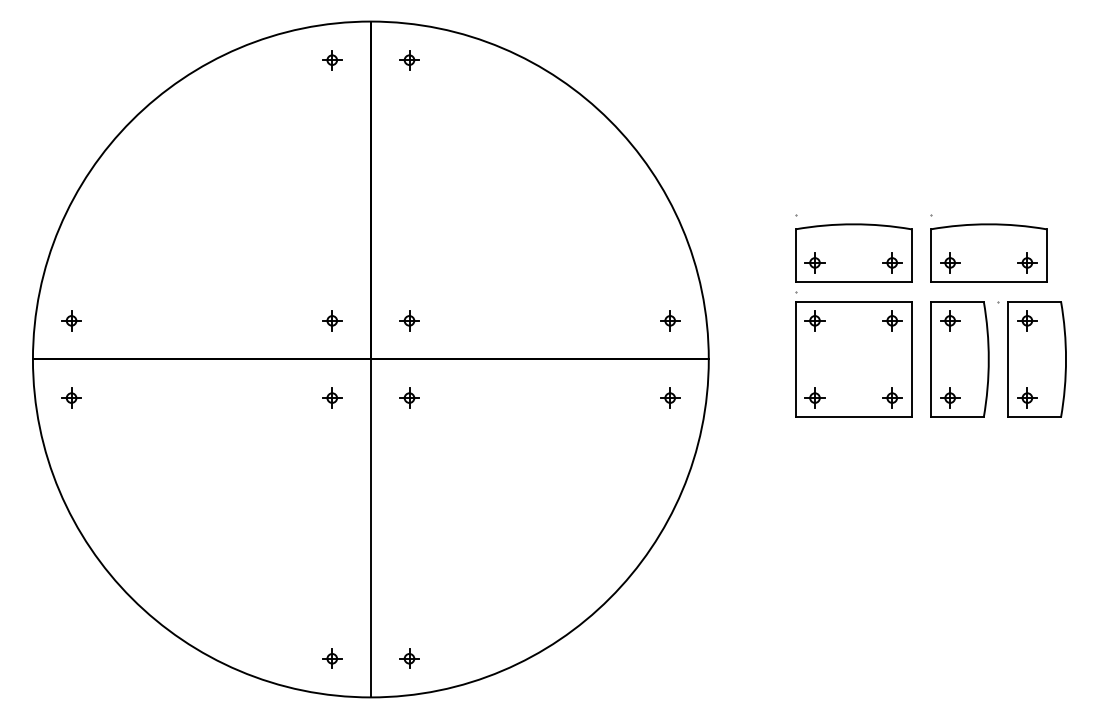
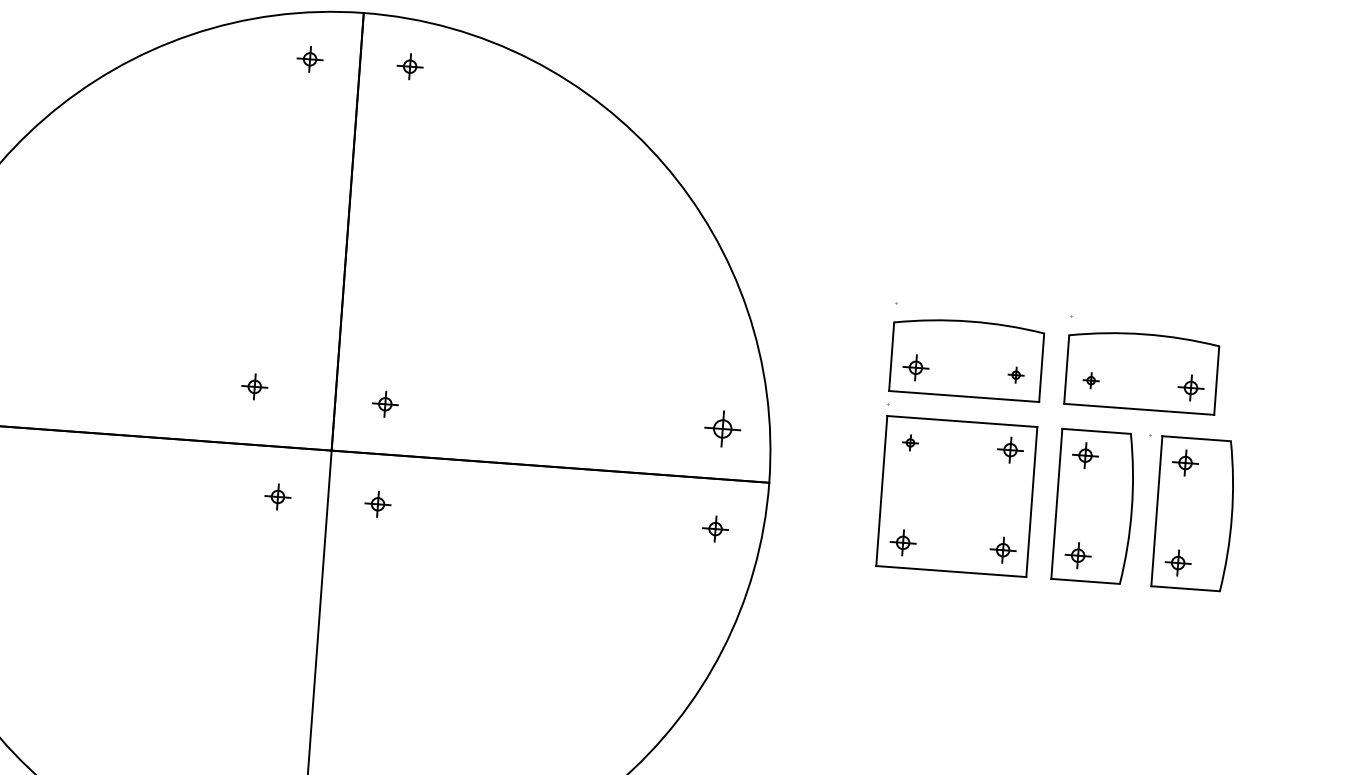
part: (892, 262) -> (1016, 374), size x0.6
part: (950, 262) -> (1091, 380), size x0.6
part: (332, 320) -> (255, 386), moved
part: (670, 320) -> (723, 428), size x1.4
part: (814, 320) -> (909, 442), size x0.6

